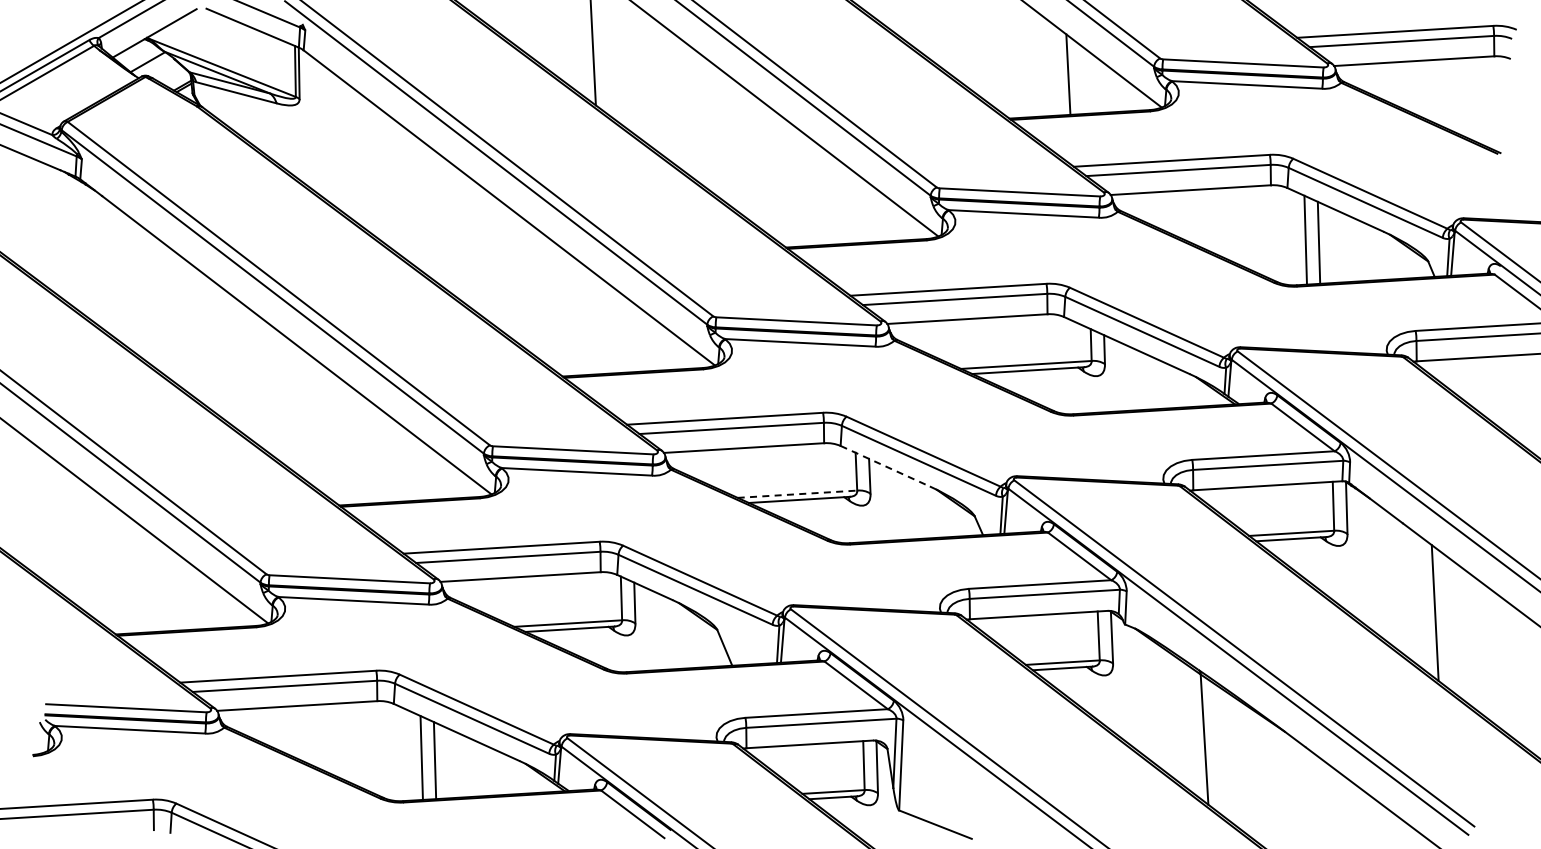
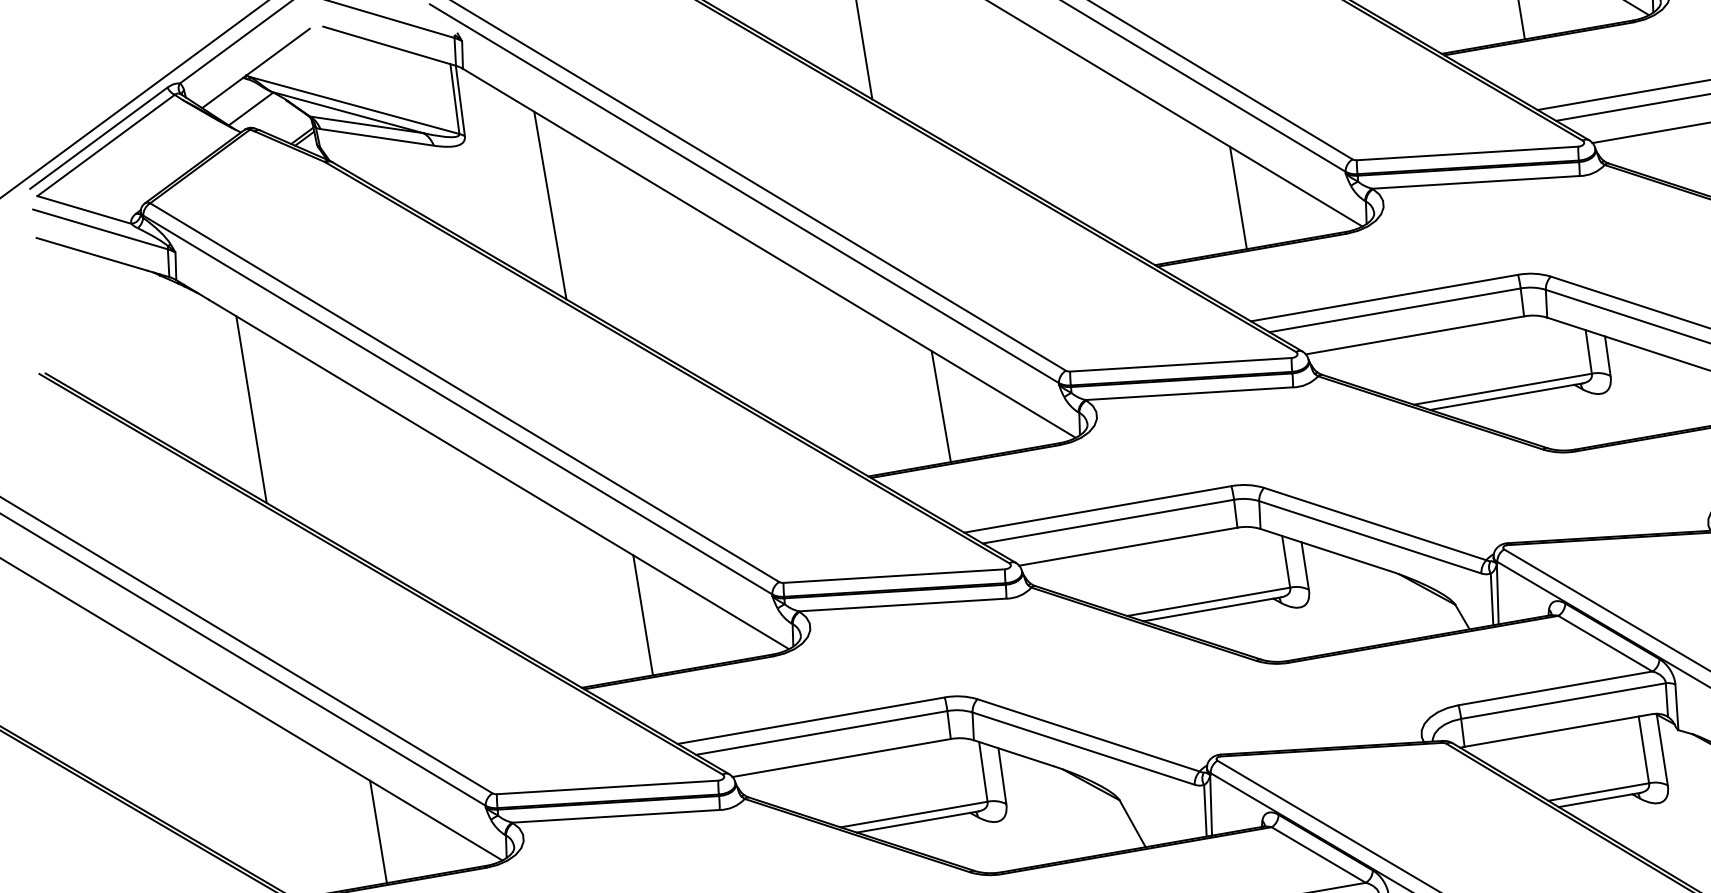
line: (355, 155) -> (550, 205), added
line: (851, 205) -> (1238, 197), added
line: (123, 278) -> (250, 409), added
line: (620, 331) -> (940, 405), added
line: (389, 458) -> (643, 615), added
line: (885, 466) -> (1325, 550), dashed -> solid
line: (797, 494) -> (1208, 602), dashed -> solid
line: (181, 592) -> (378, 831), added

